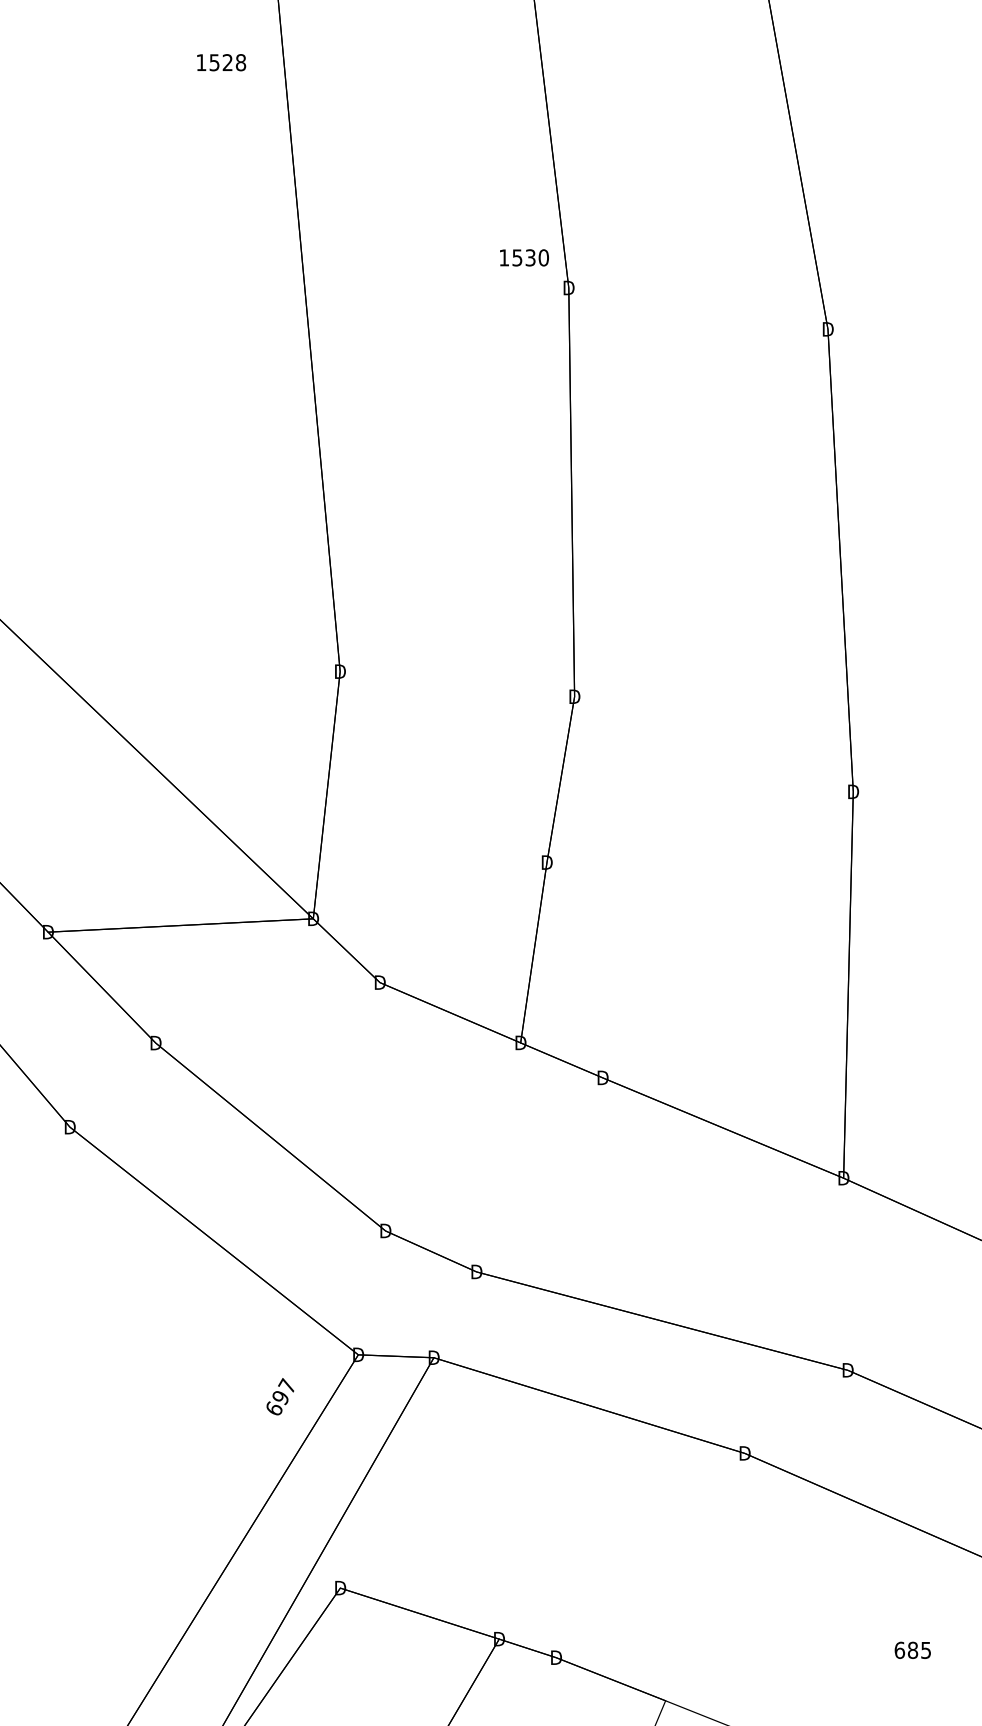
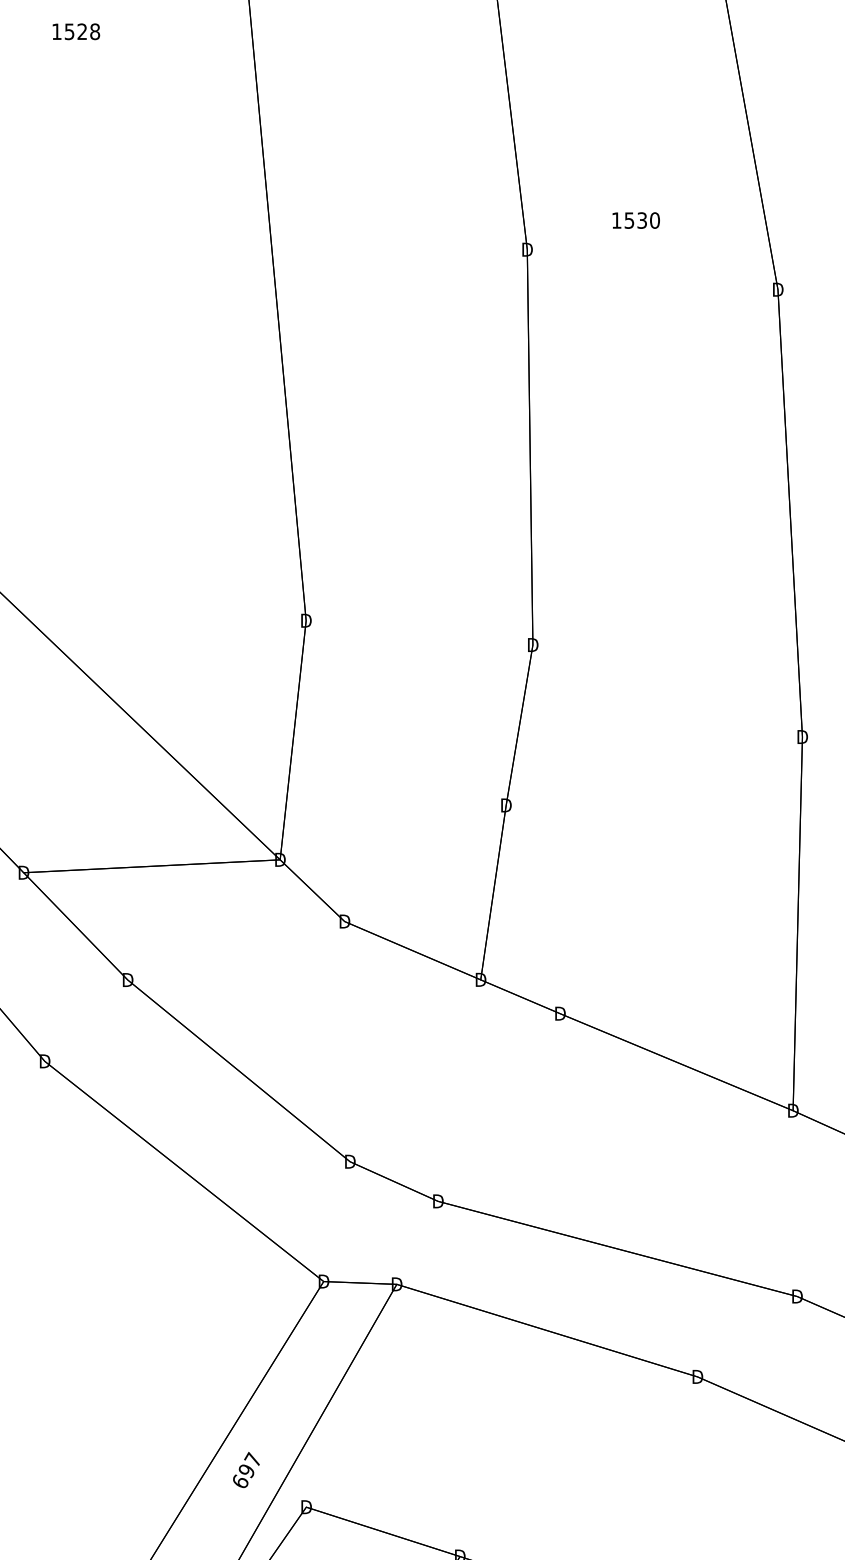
text: (221, 62) -> (76, 31), moved
text: (524, 257) -> (636, 220), moved
text: (280, 1396) -> (246, 1469), moved

